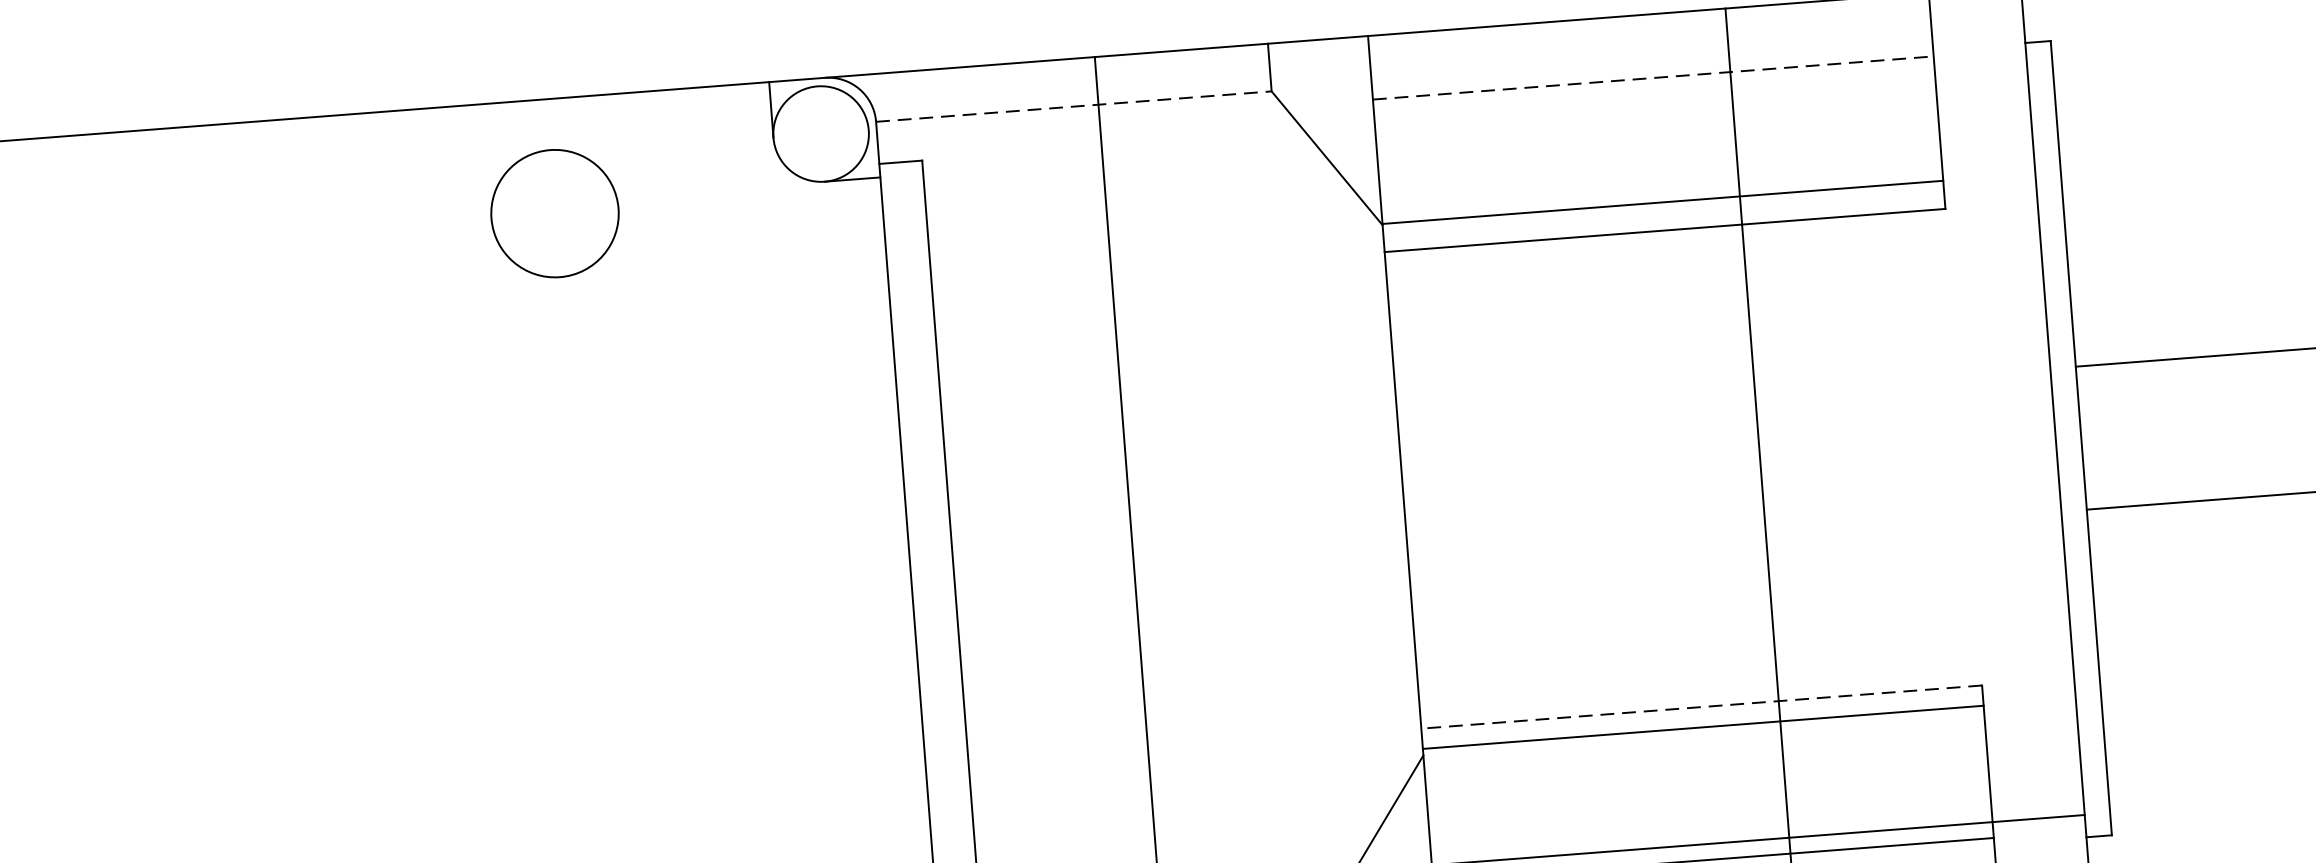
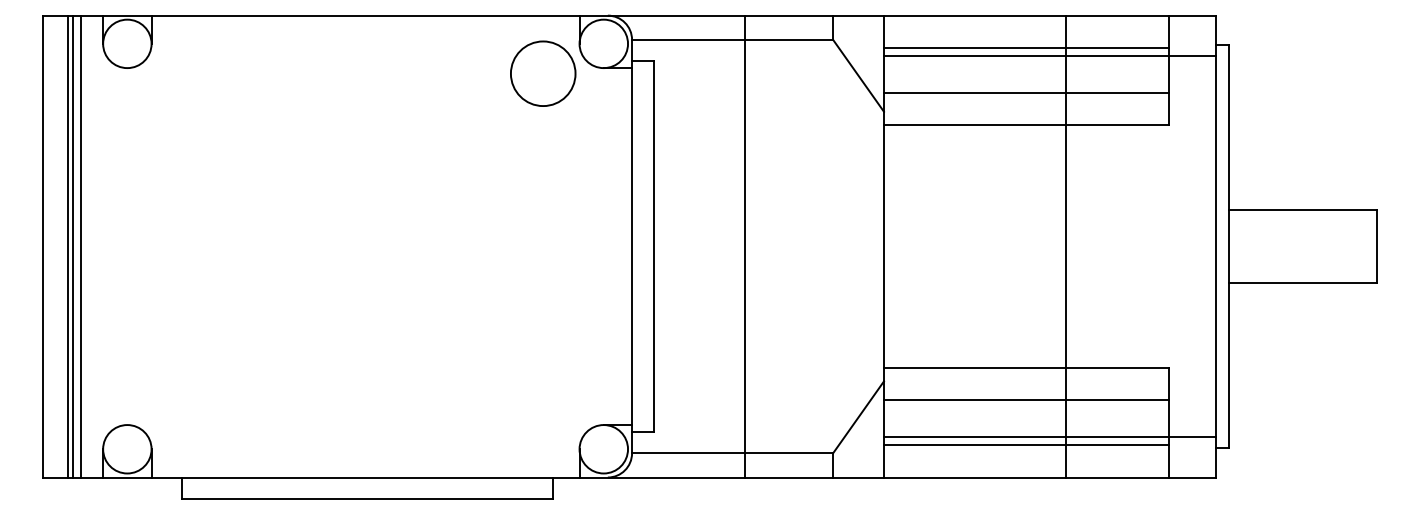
line: (1653, 77) -> (1026, 47), dashed -> solid
line: (1699, 91) -> (1049, 56), added
line: (1073, 105) -> (732, 39), dashed -> solid
line: (1662, 203) -> (1026, 93), moved
circle: (555, 213) -> (543, 73), moved
line: (1701, 706) -> (1026, 367), dashed -> solid
line: (1703, 728) -> (1026, 400), moved

